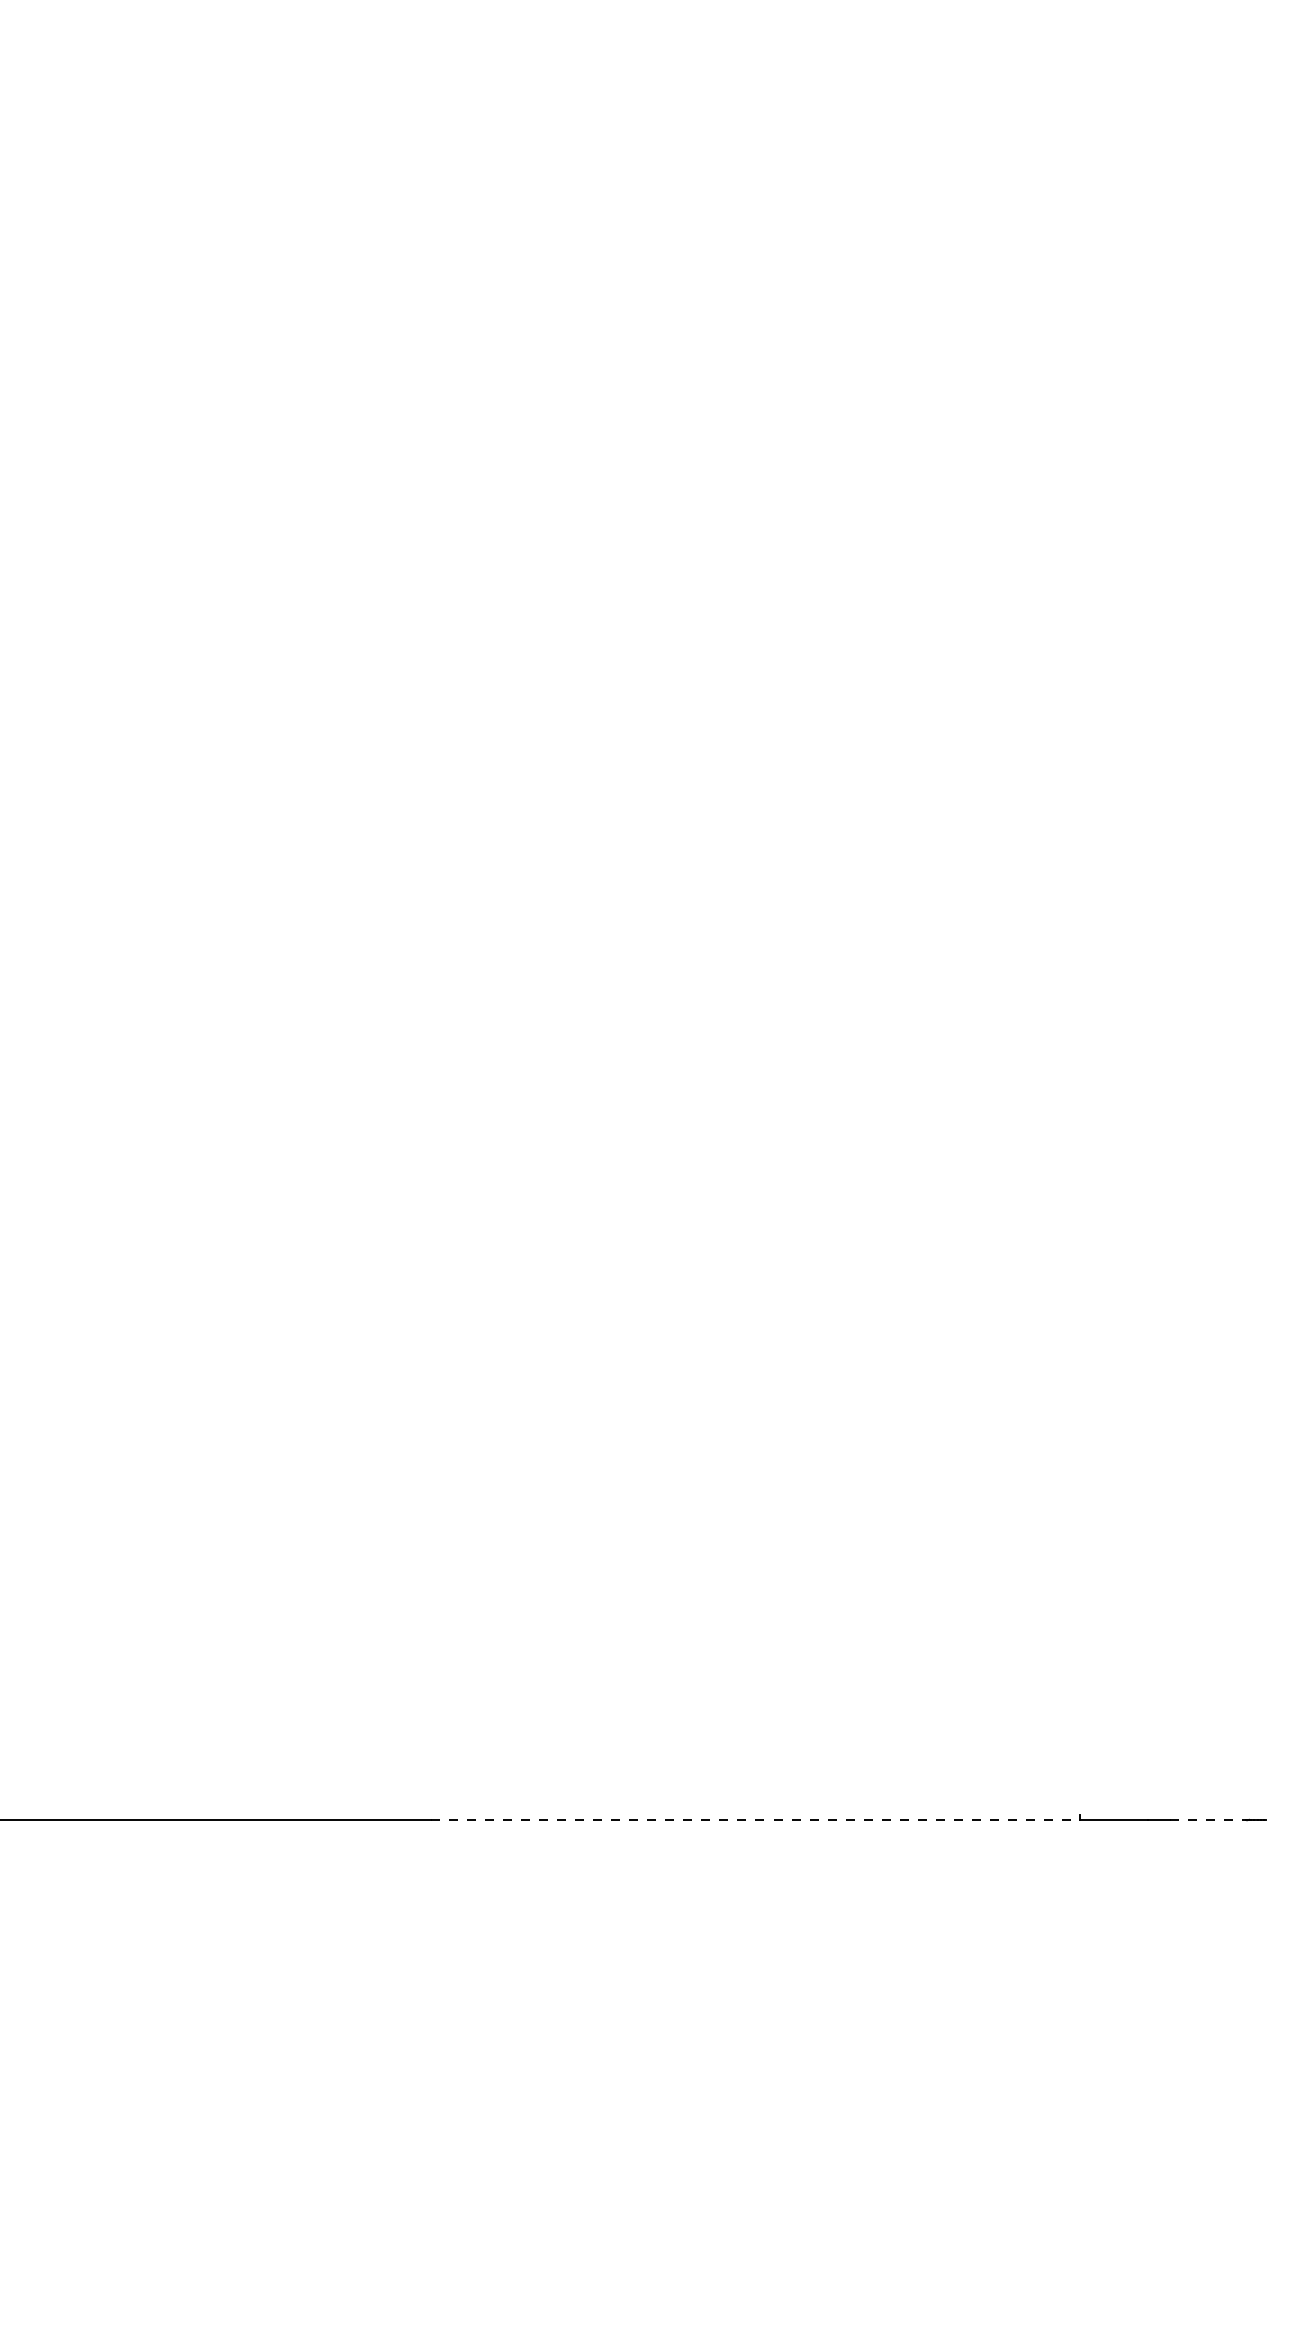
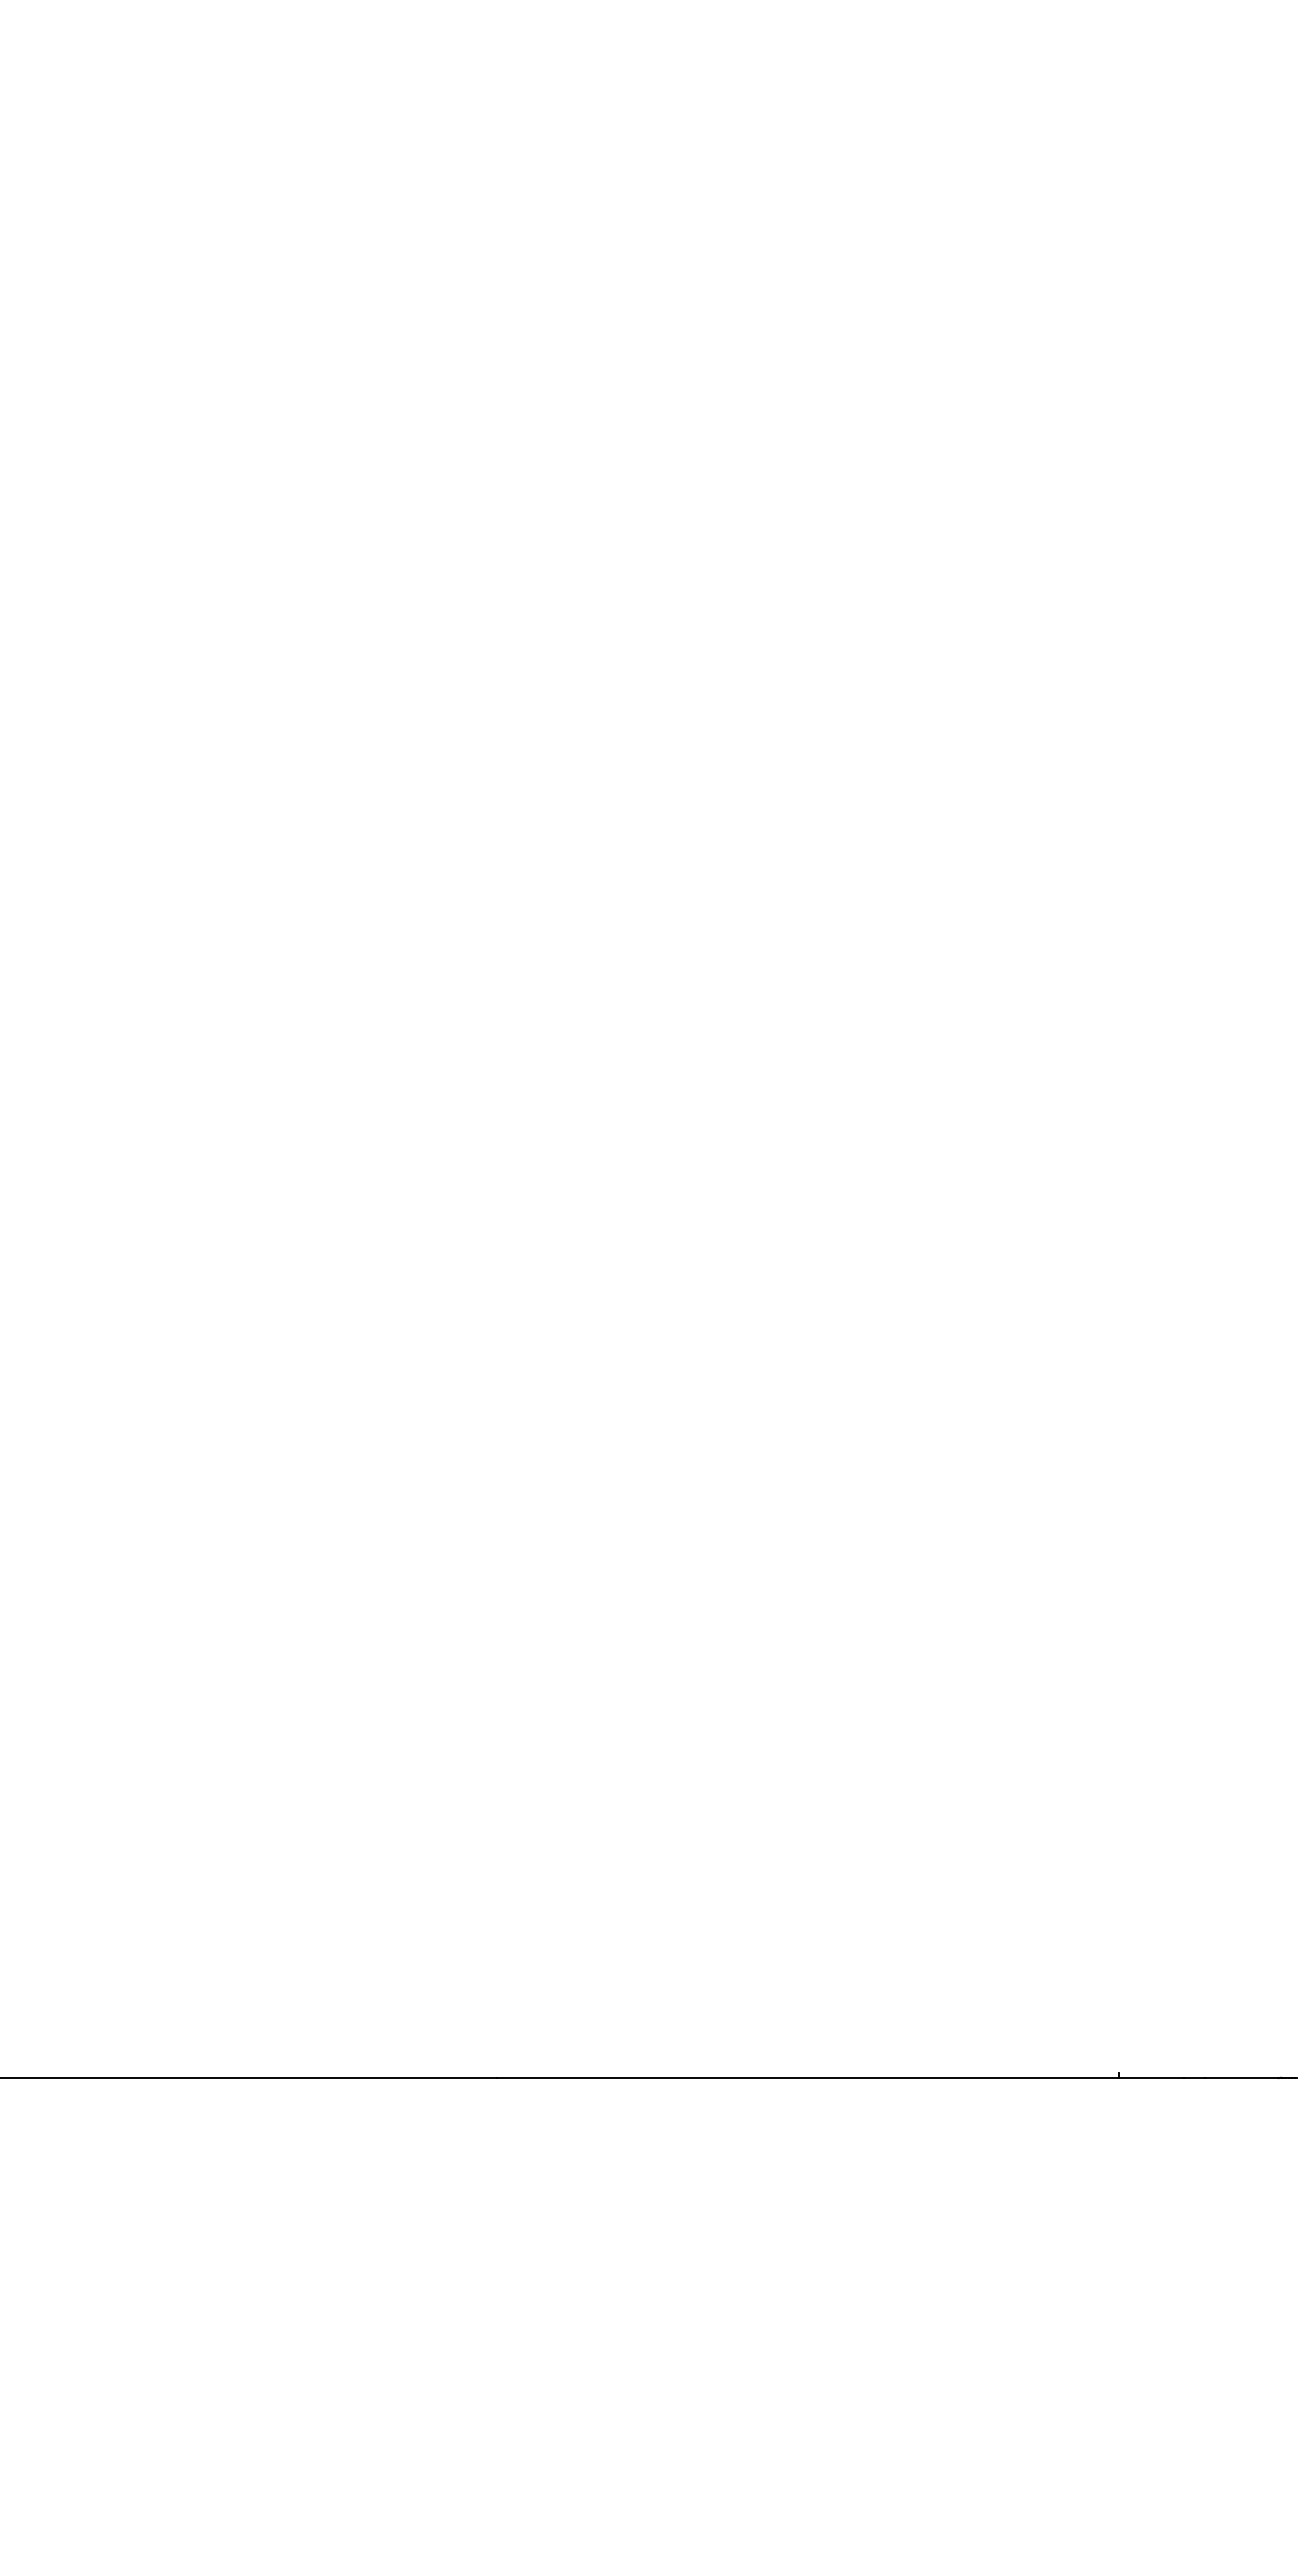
line: (756, 1820) -> (808, 2078), dashed -> solid
line: (1208, 1820) -> (1242, 2078), dashed -> solid

